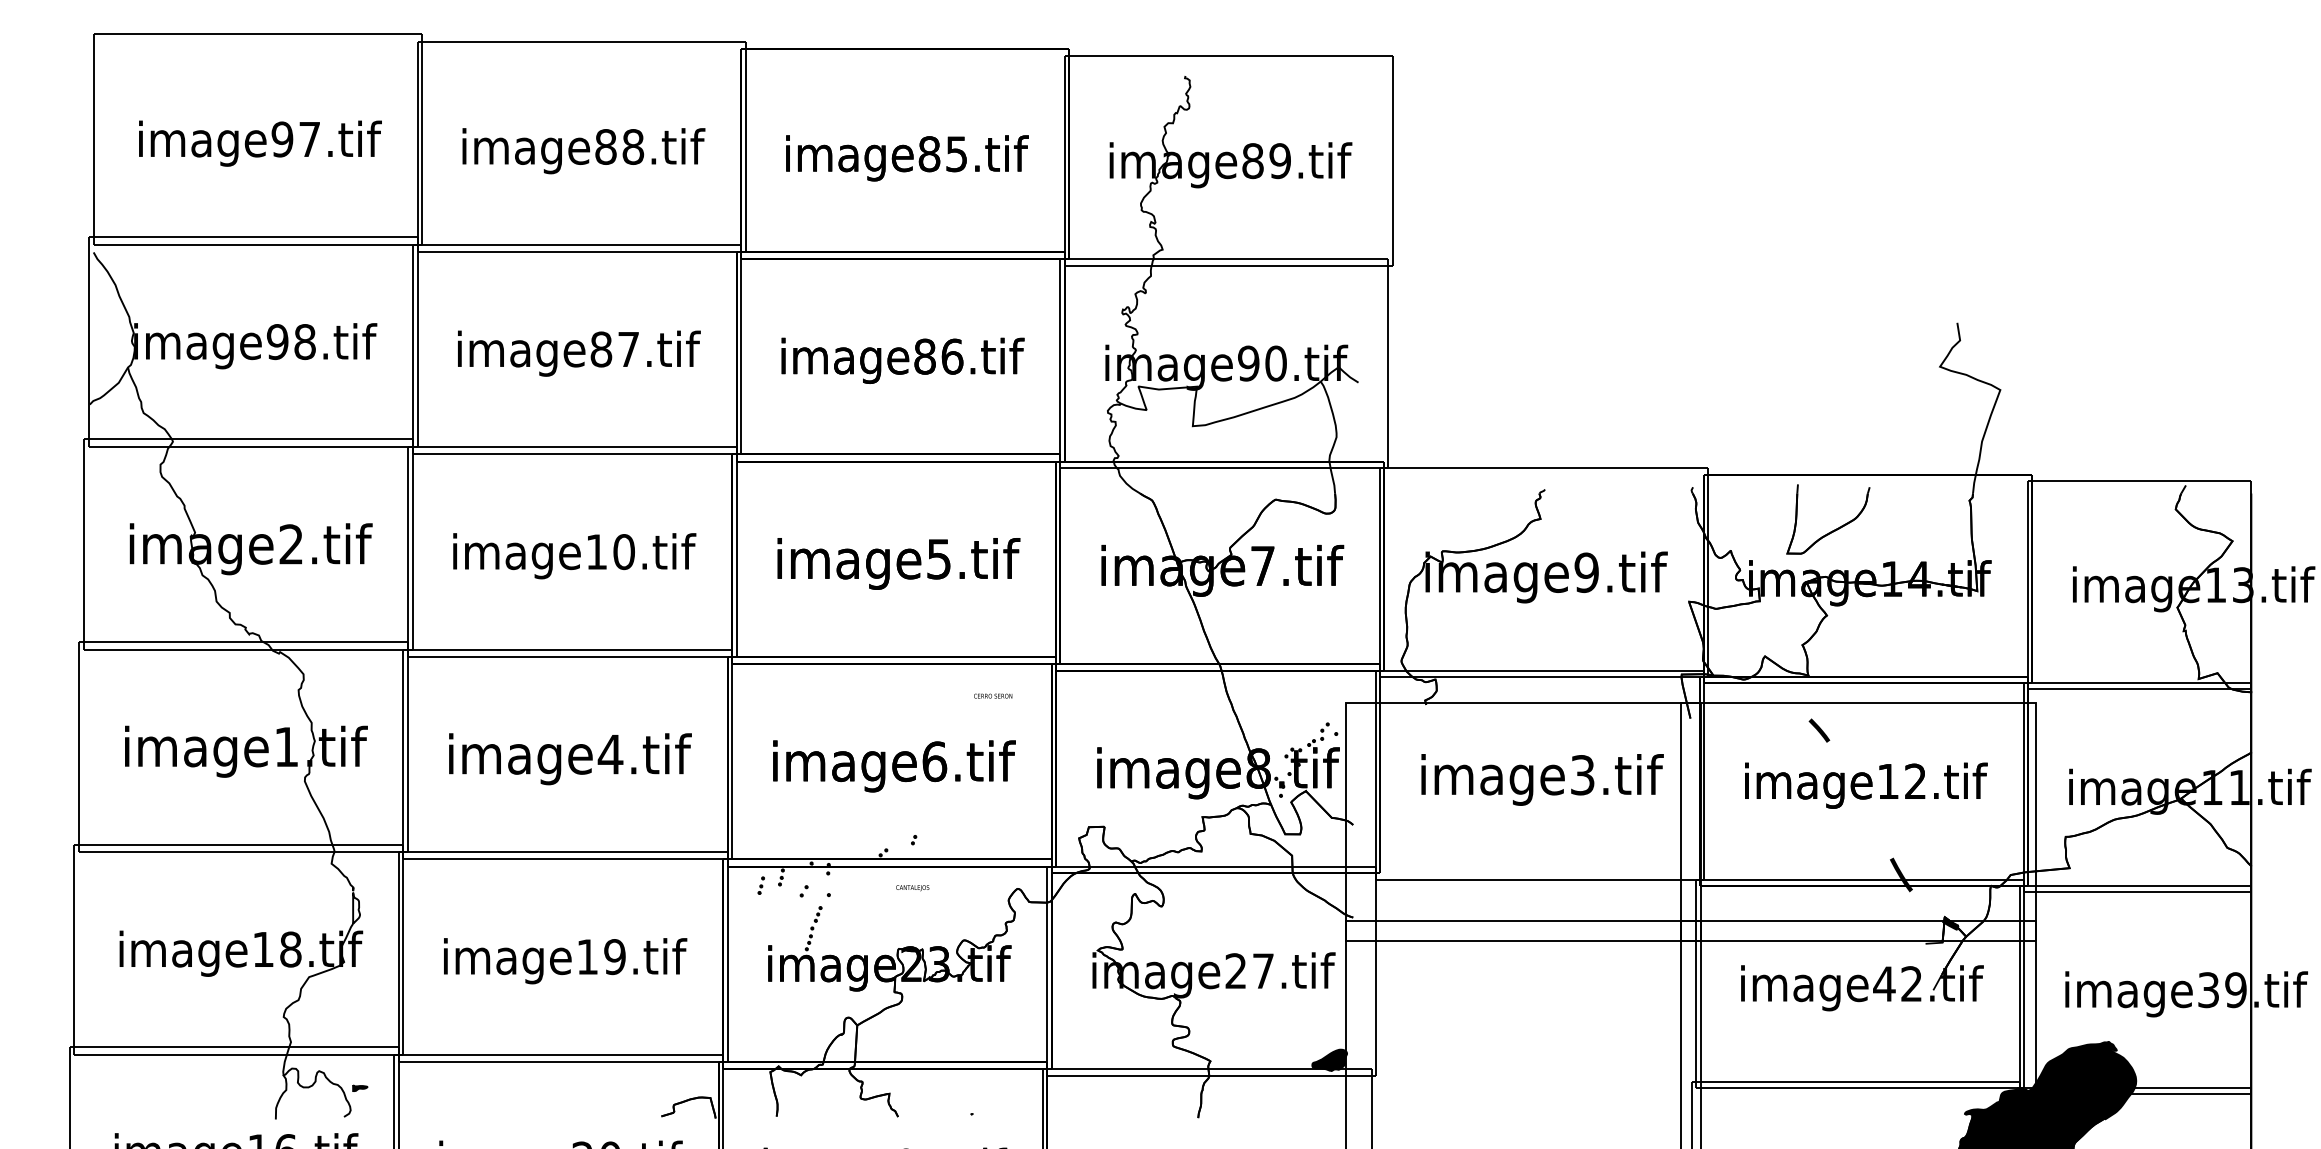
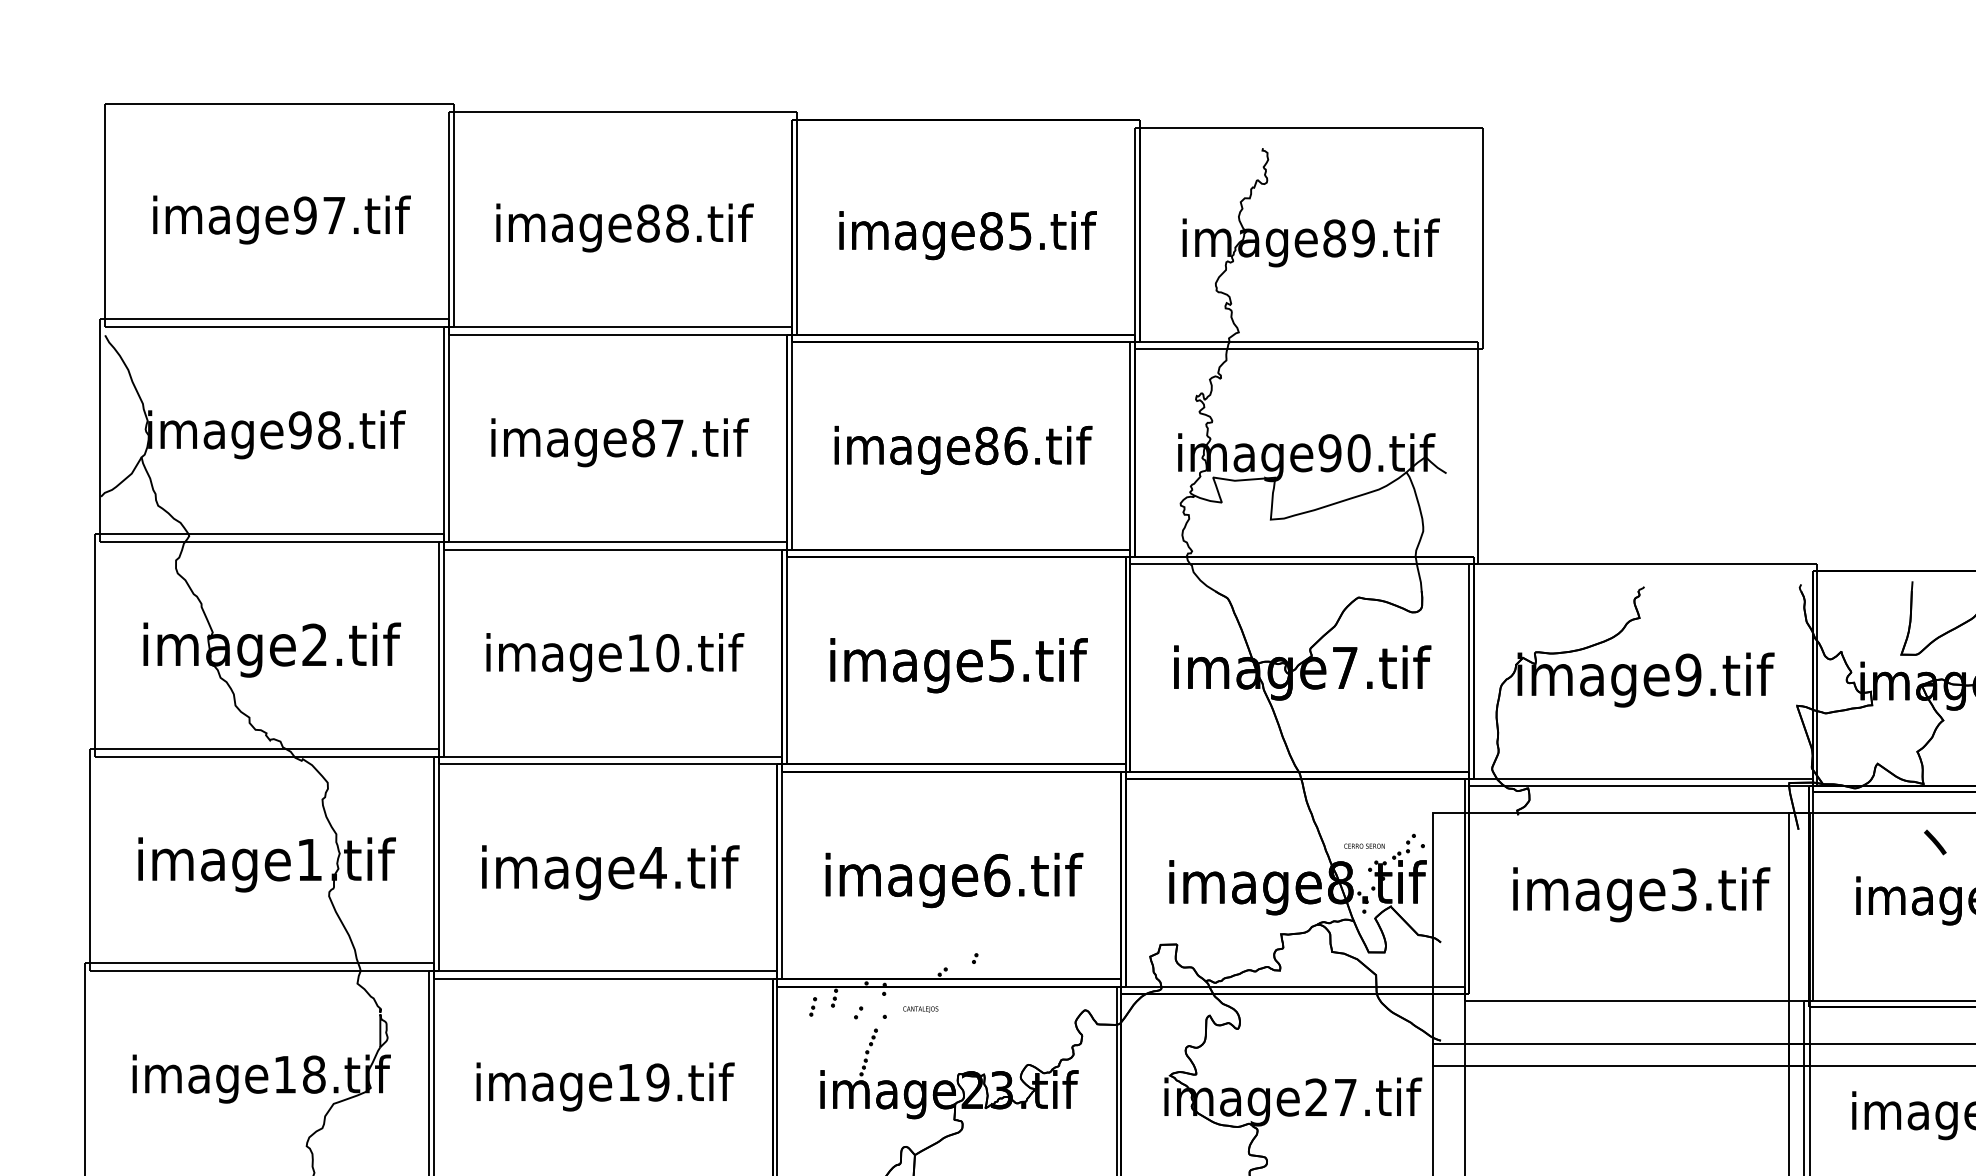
text: (993, 695) -> (1364, 845), moved
text: (912, 888) -> (920, 1009), moved

